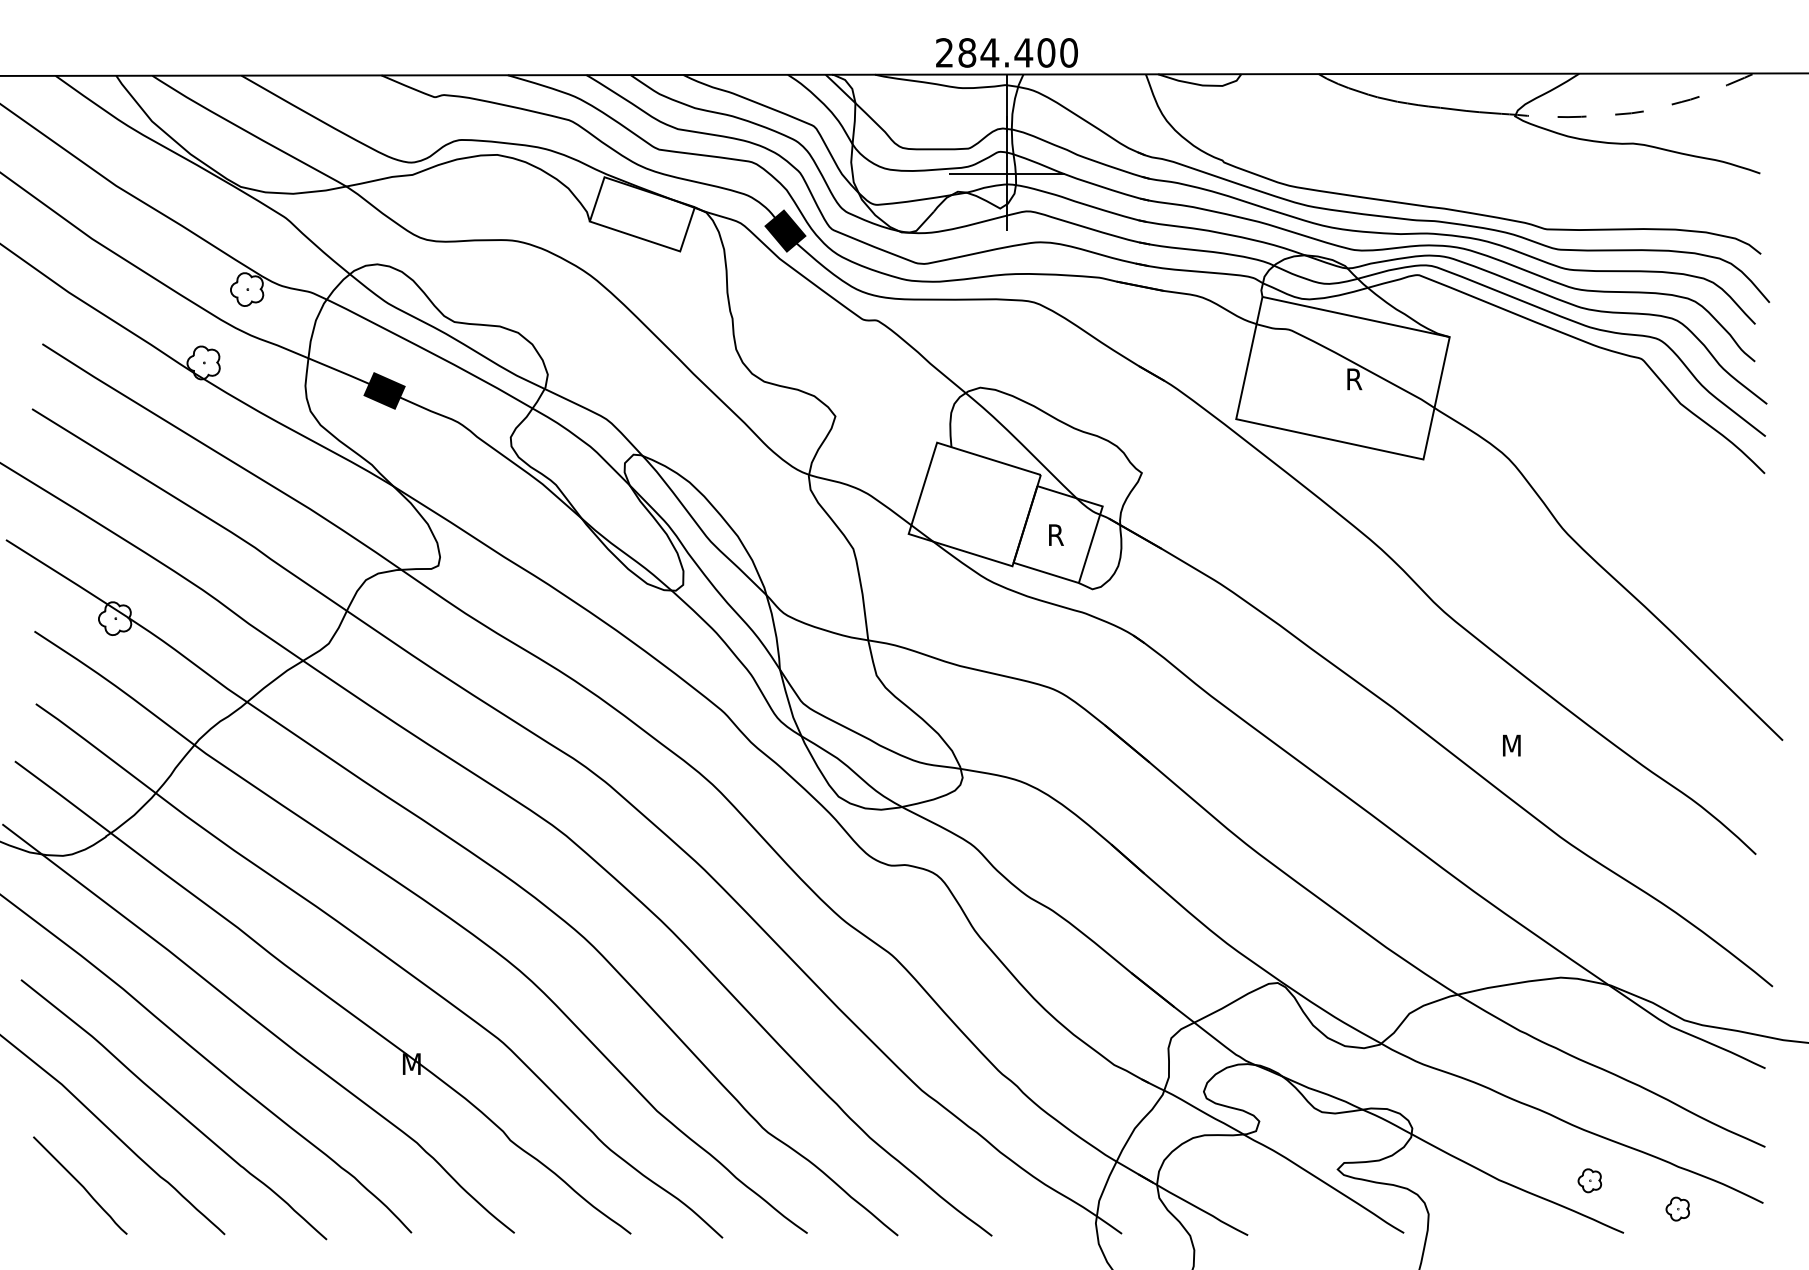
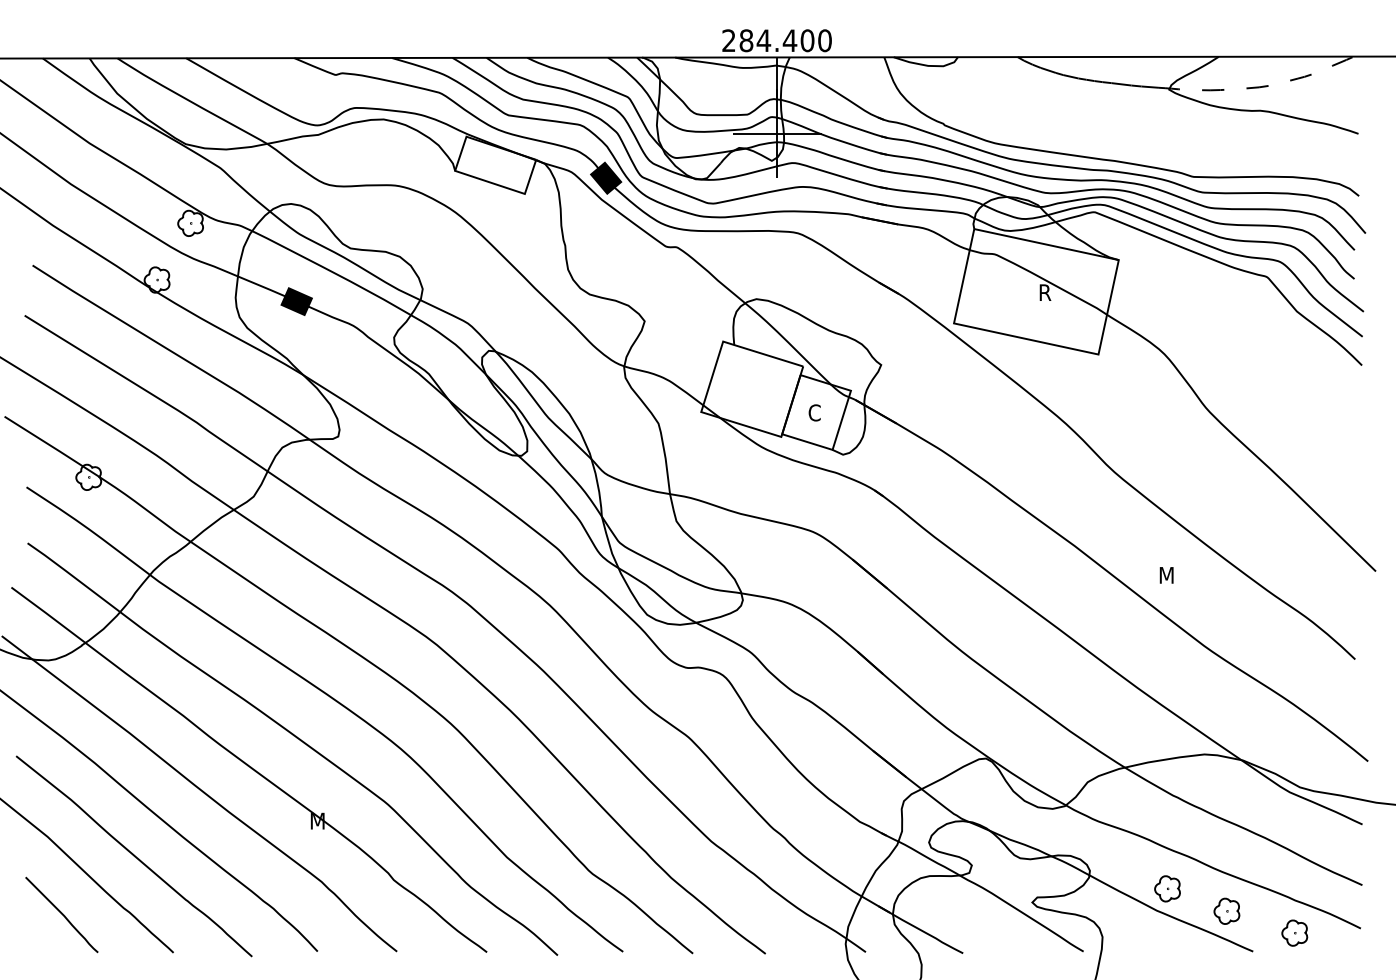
text: (1055, 534) -> (814, 412), R -> C
part: (1512, 1151) -> (1167, 888), added
part: (1589, 1179) -> (1226, 910), size x1.43
part: (1677, 1208) -> (1294, 932), size x1.43

